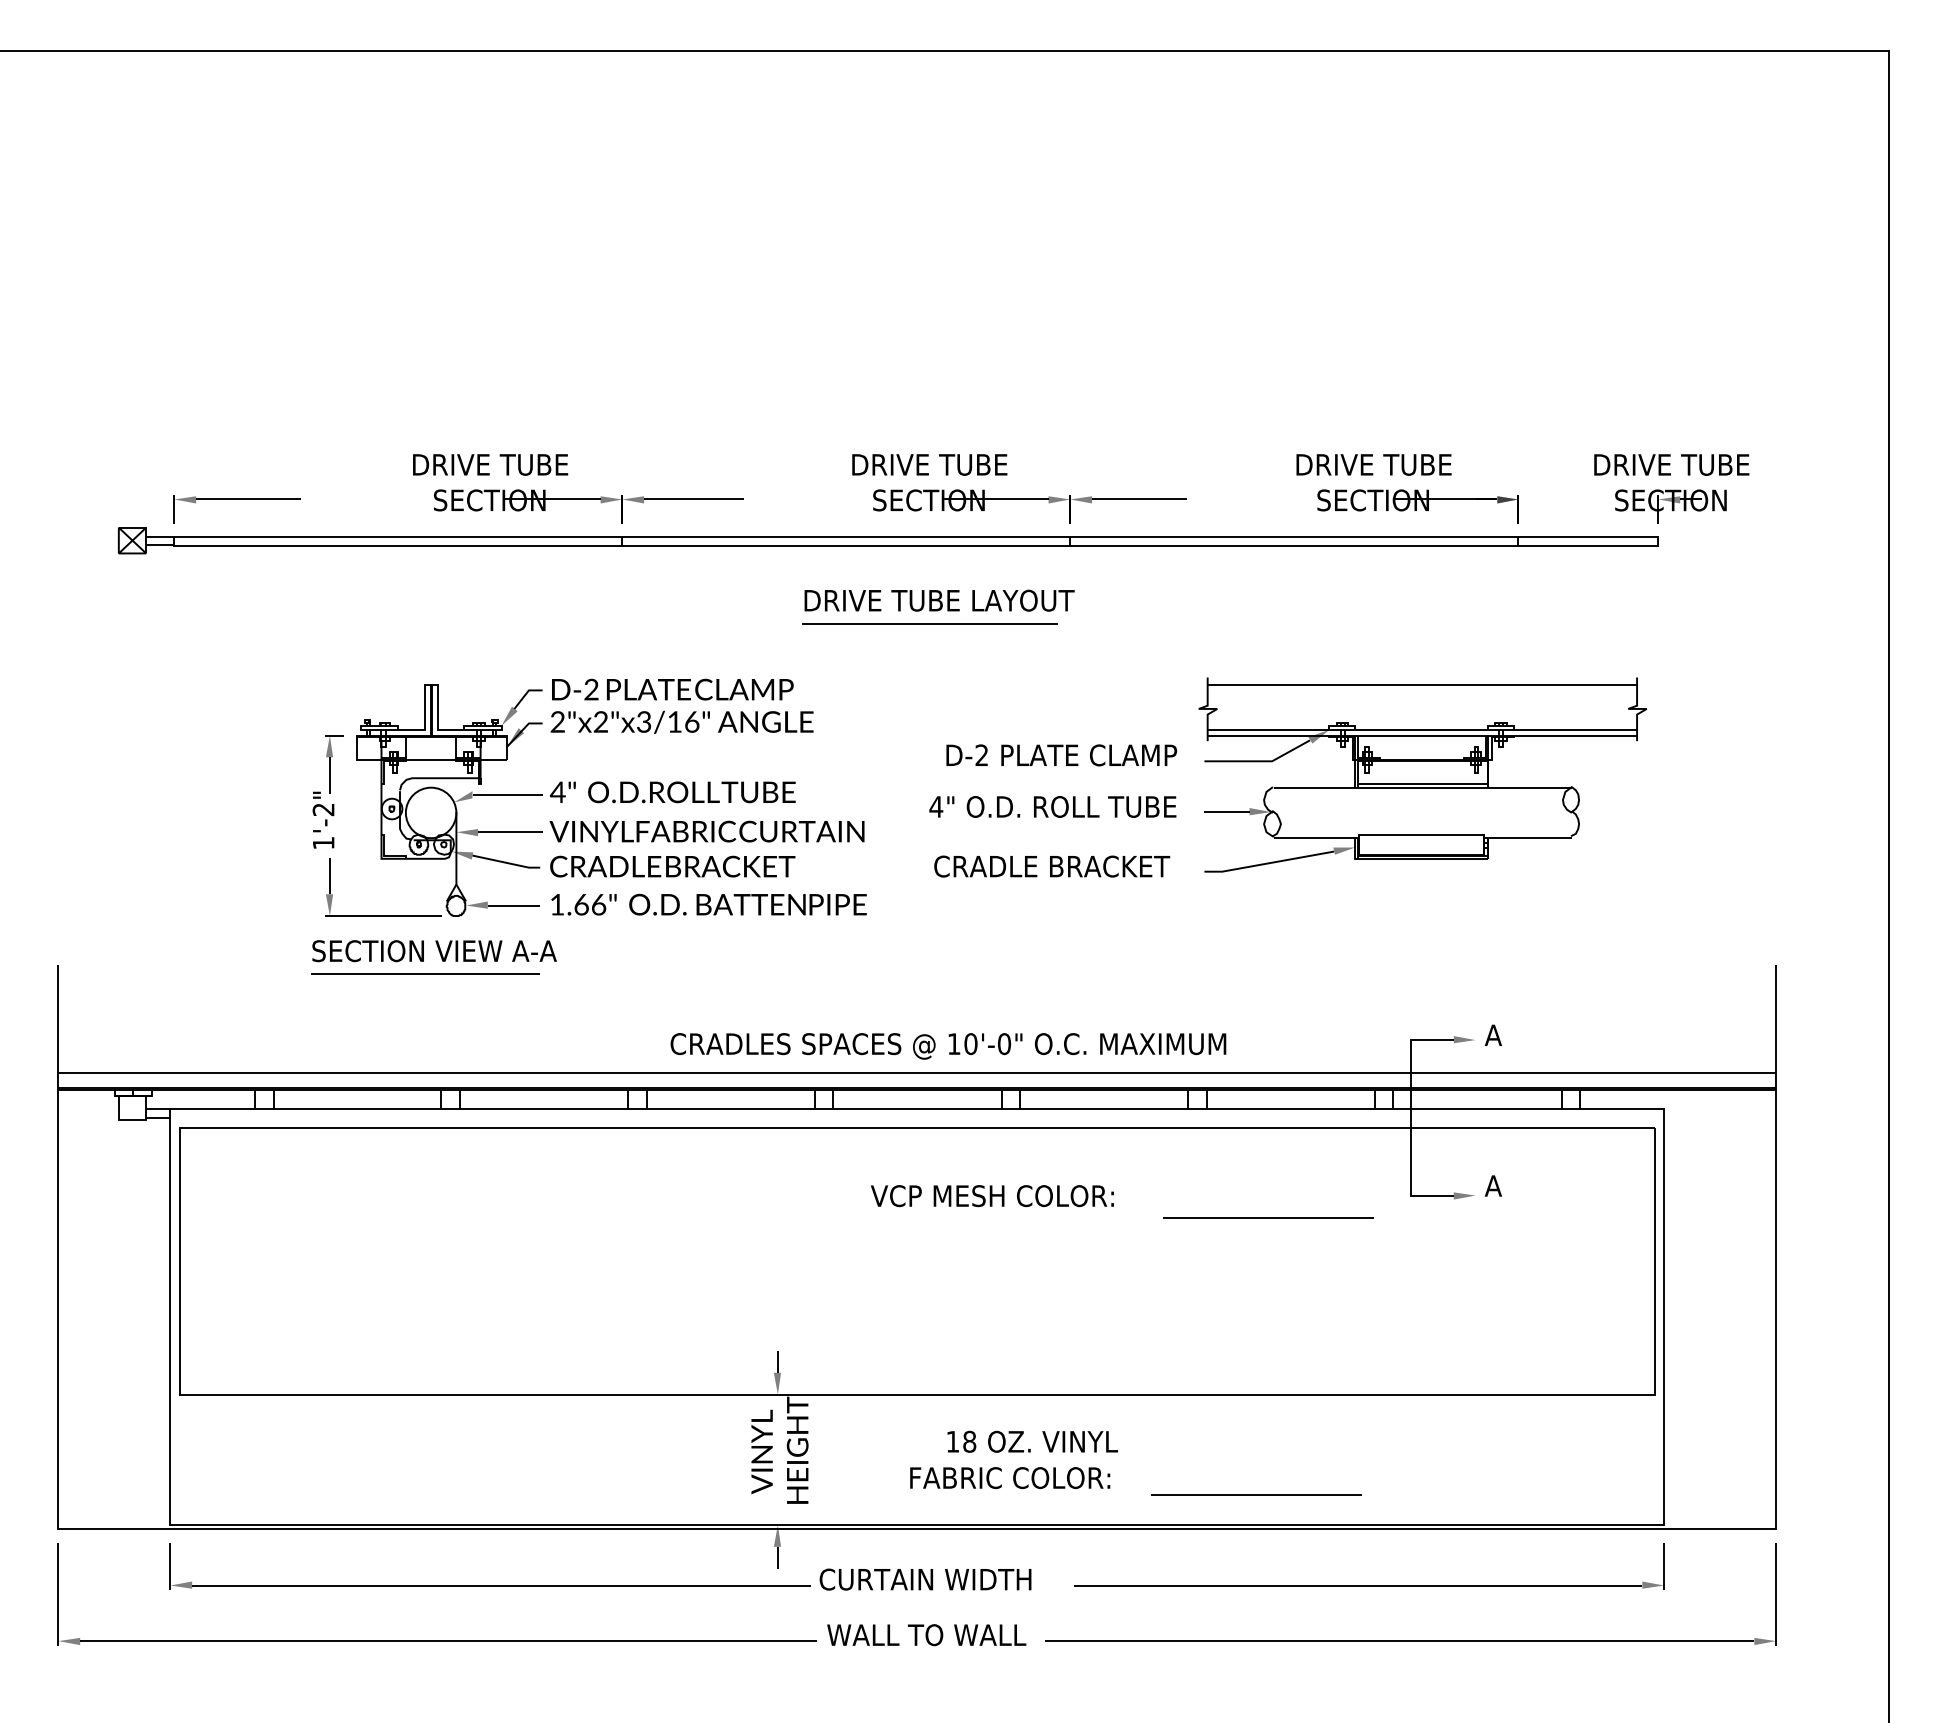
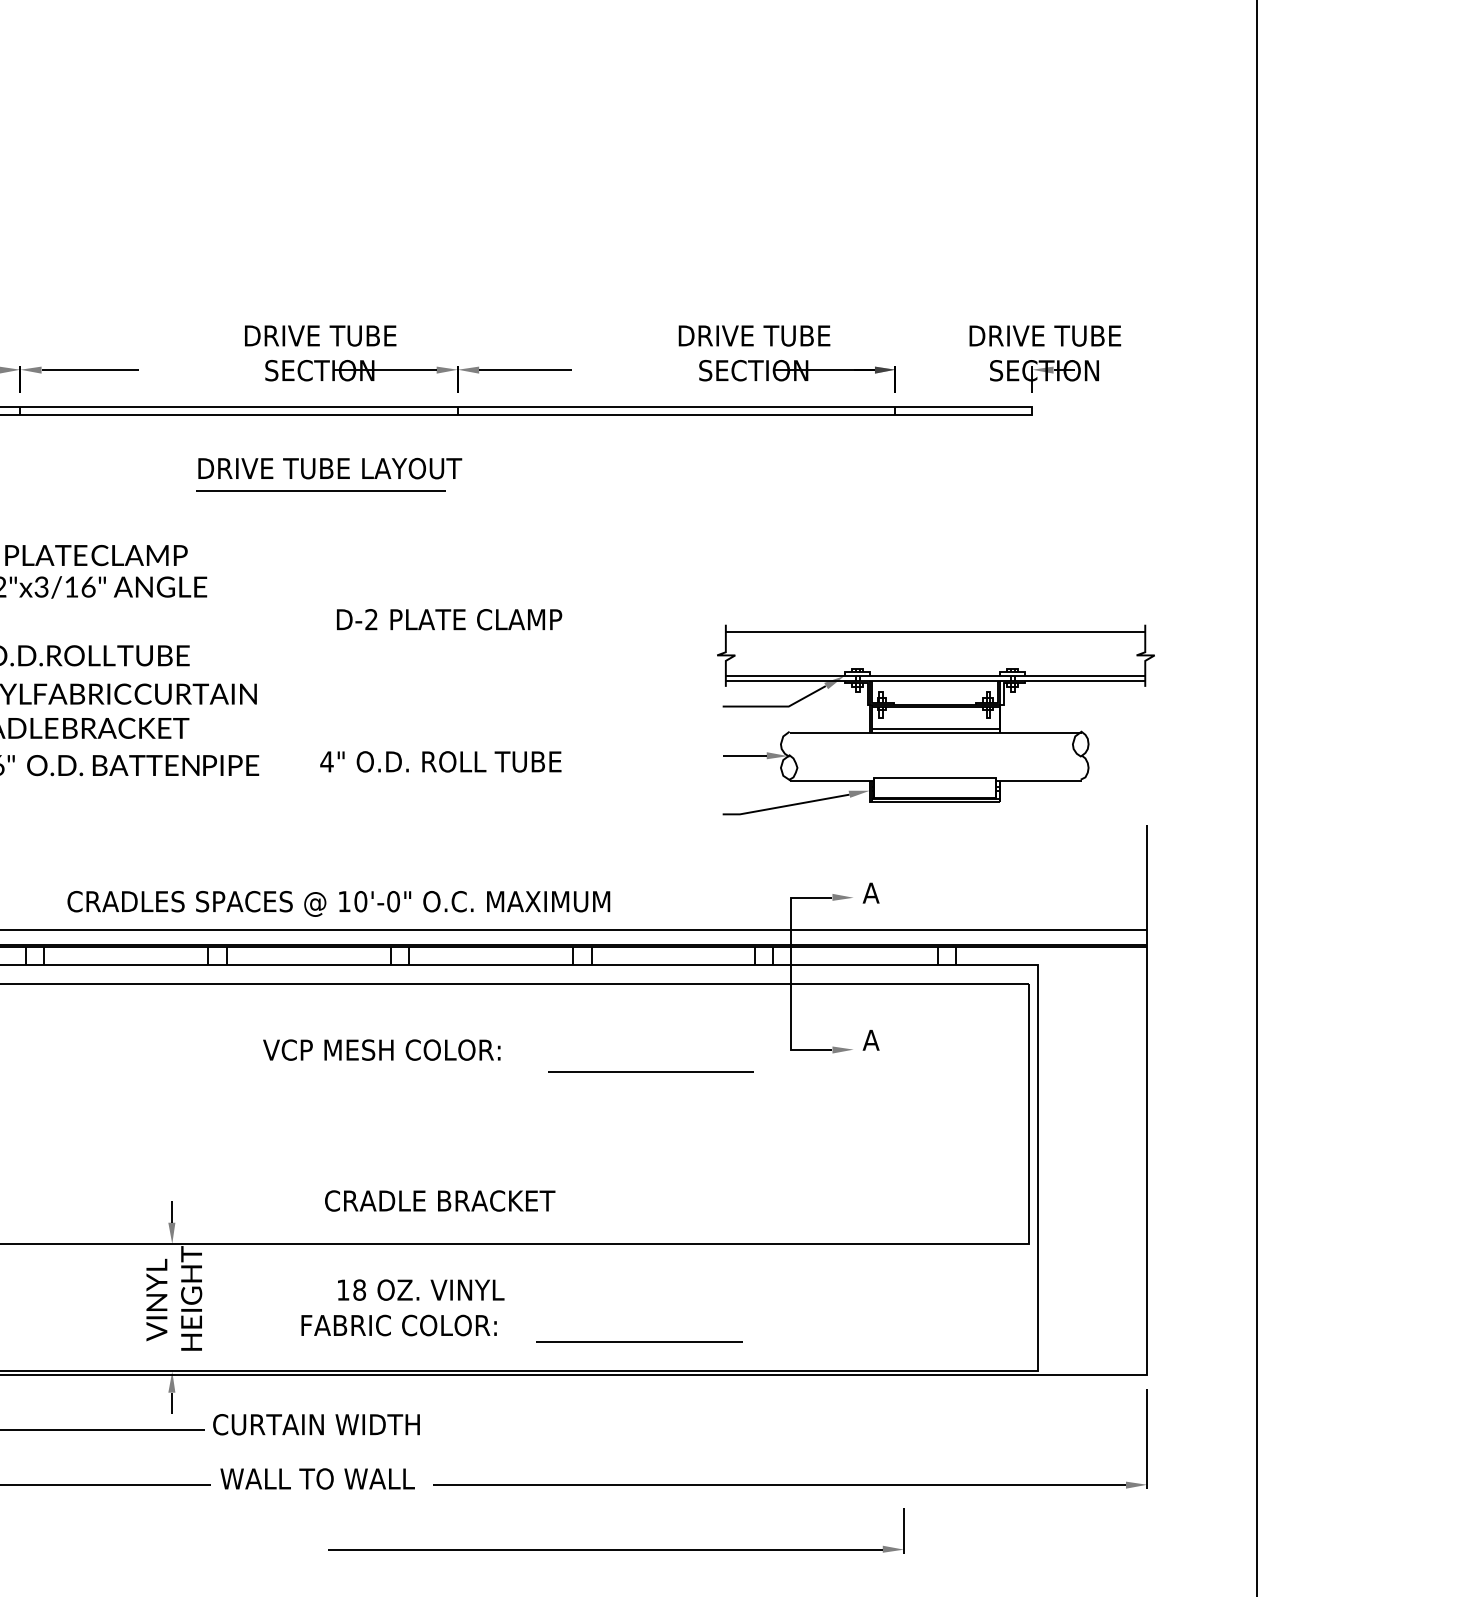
part: (1422, 774) -> (935, 719), moved
text: (1052, 806) -> (440, 761), moved
text: (1052, 866) -> (440, 1200), moved
part: (1369, 1585) -> (616, 1549), moved

